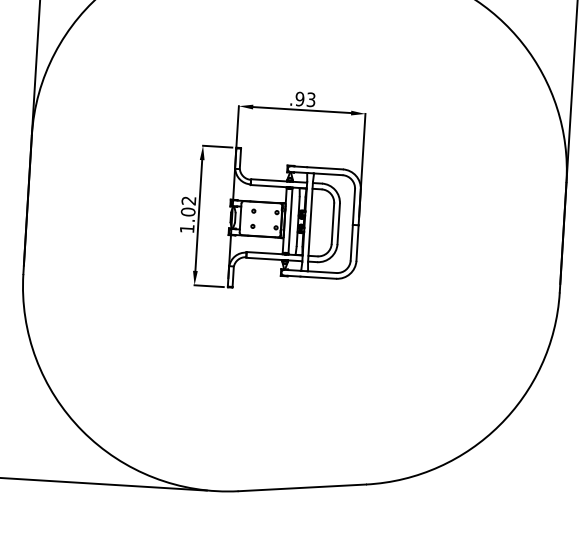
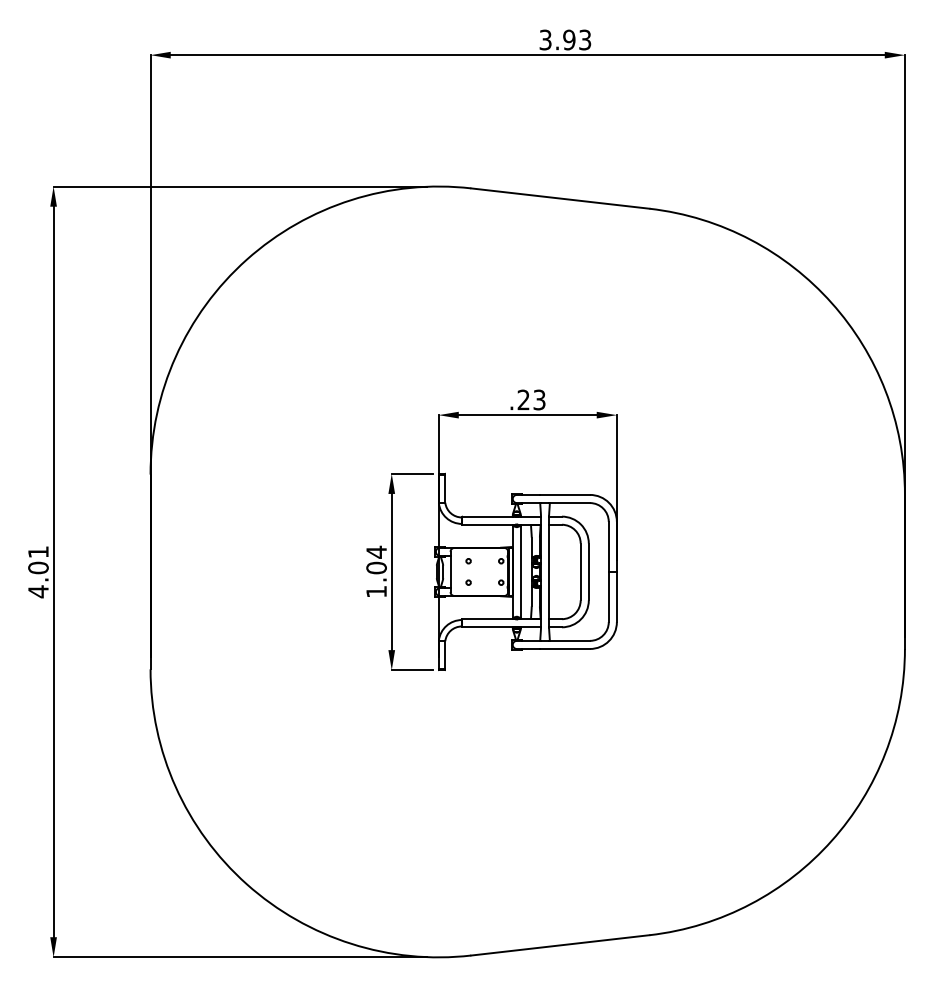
text: (299, 98) -> (523, 399), .93 -> .23
text: (188, 200) -> (376, 551), 1.02 -> 1.04

